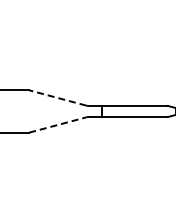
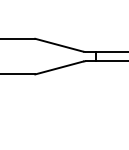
line: (57, 97) -> (59, 44), dashed -> solid
line: (57, 125) -> (59, 68), dashed -> solid

